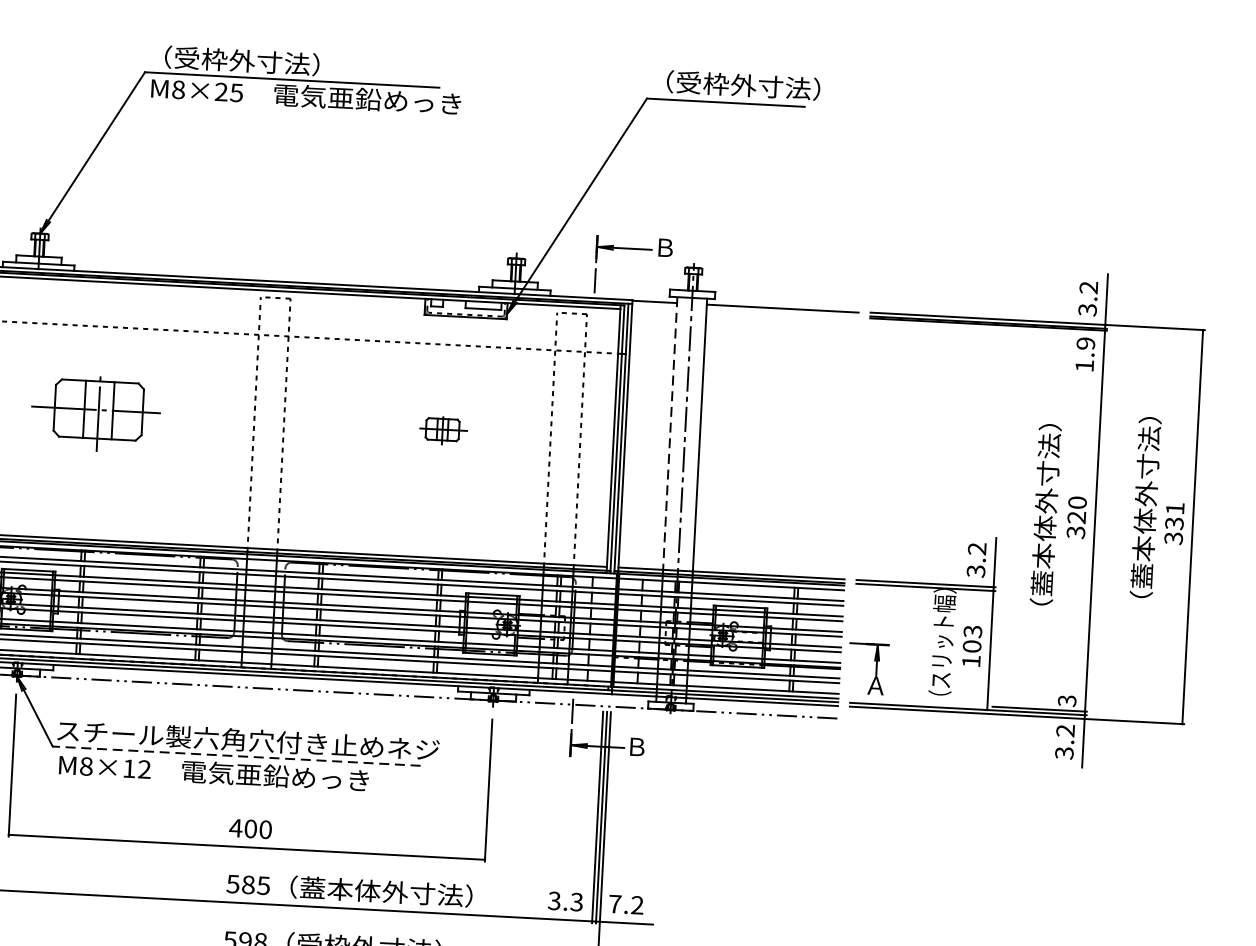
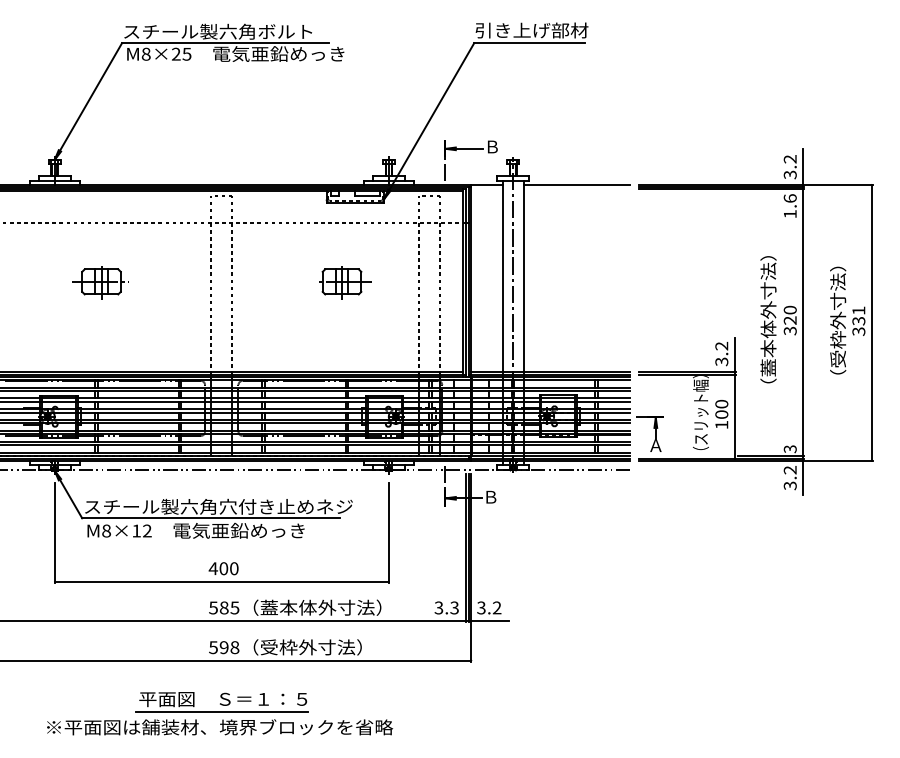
text: (283, 62) -> (218, 31), （受枠外寸法） -> スチール製六角ボルト
text: (735, 85) -> (535, 30), （受枠外寸法） -> 引き上げ部材
text: (1084, 343) -> (789, 198), 1.9 -> 1.6
part: (96, 411) -> (100, 282), size x0.62
part: (445, 430) -> (345, 282), size x1.67
line: (669, 433) -> (502, 276), dashed -> solid
text: (1146, 502) -> (838, 307), （蓋本体外寸法） -> （受枠外寸法）
text: (972, 630) -> (721, 403), 103 -> 100
line: (235, 756) -> (210, 518), dashed -> solid
text: (615, 903) -> (481, 607), 7.2 -> 3.2

